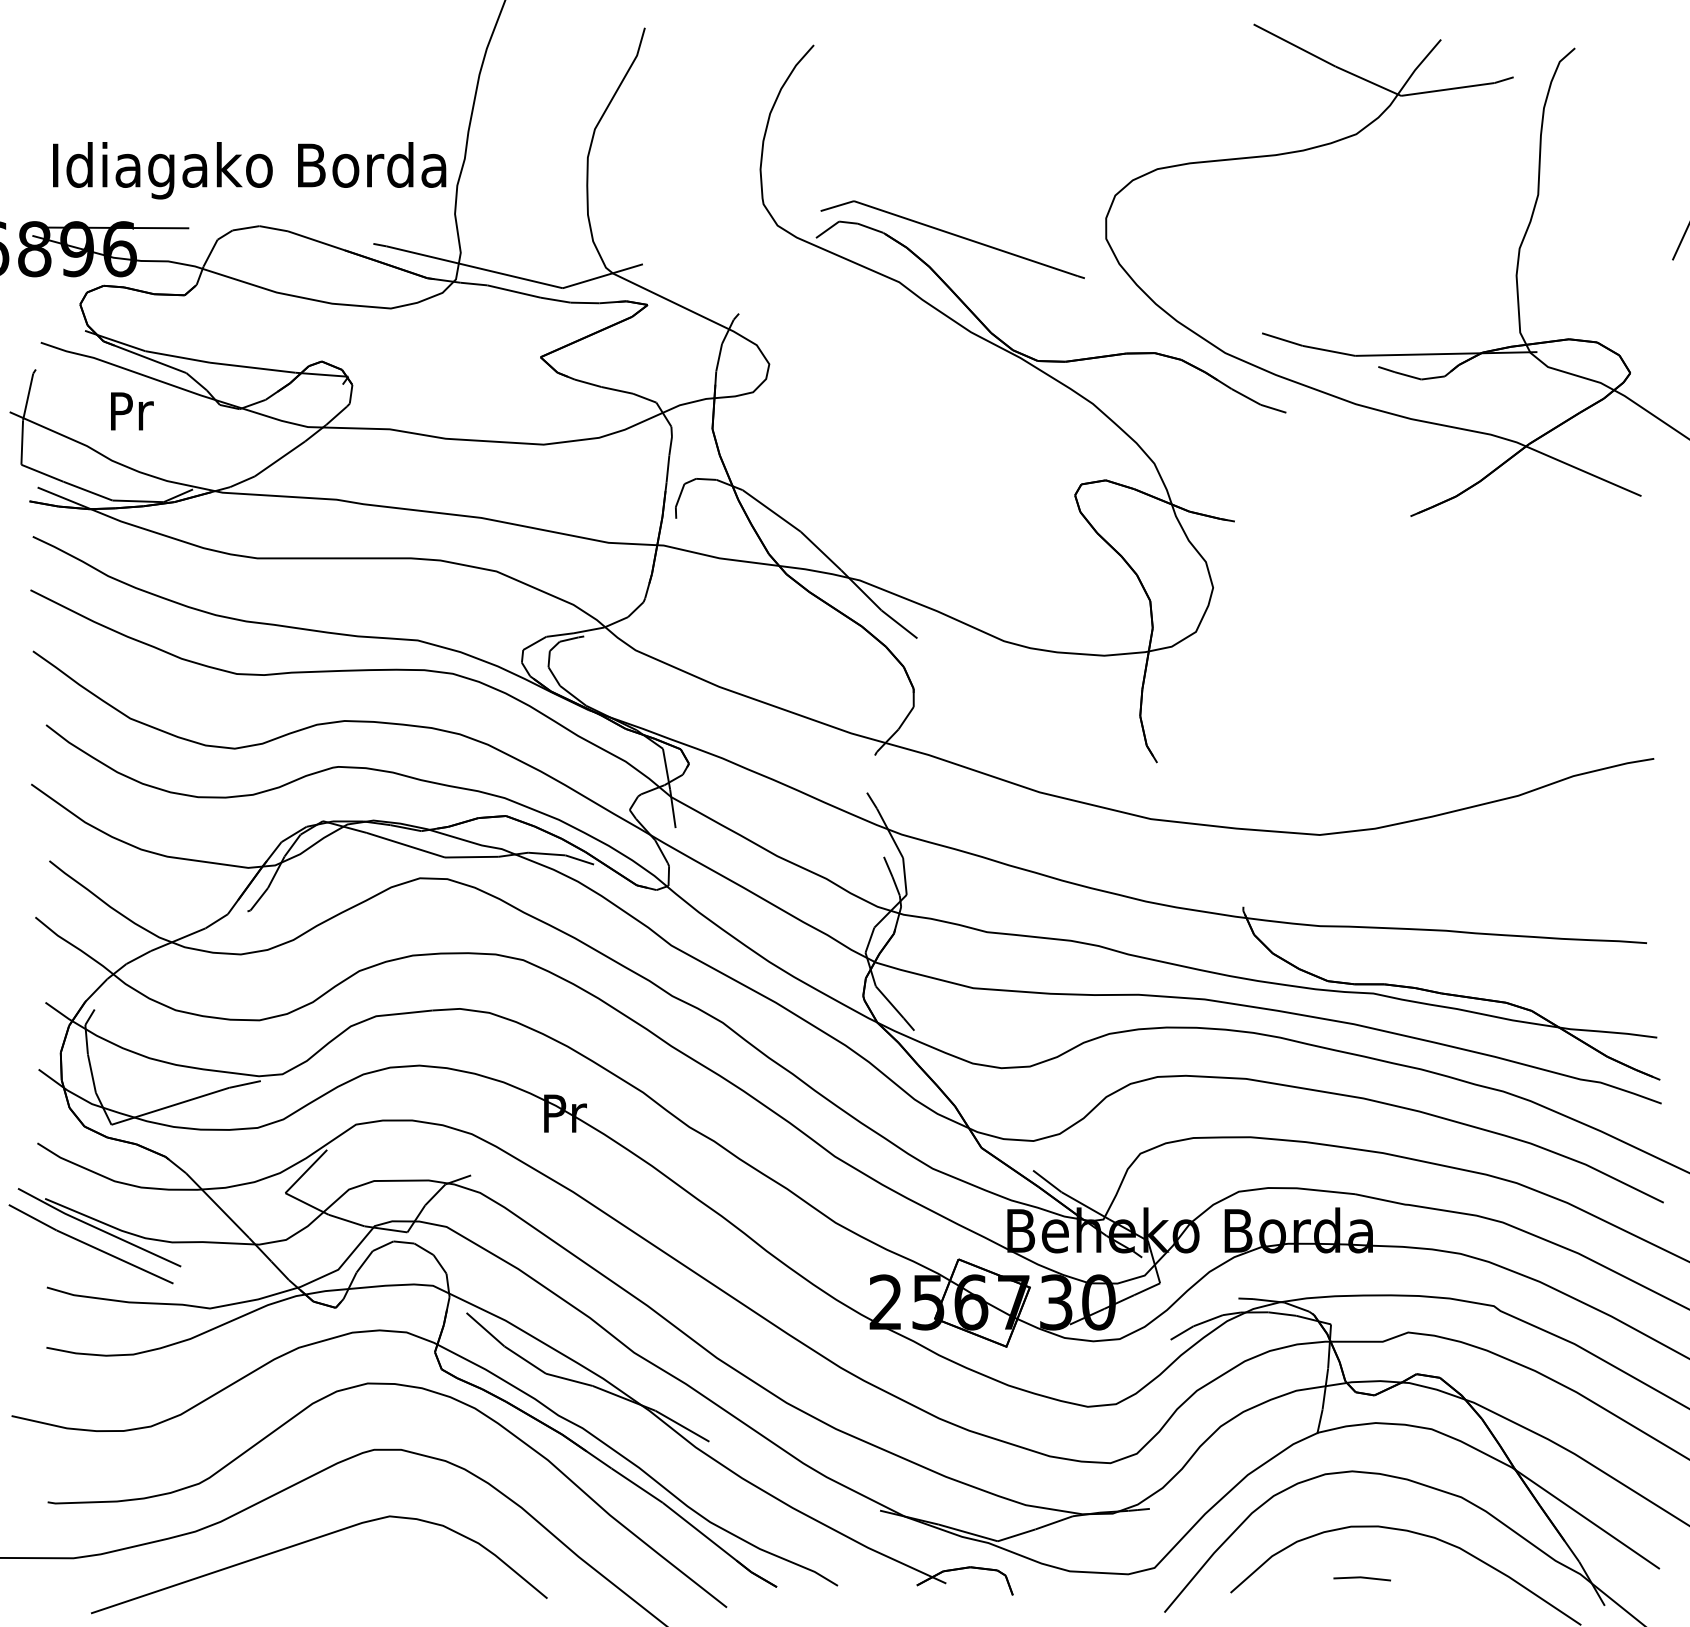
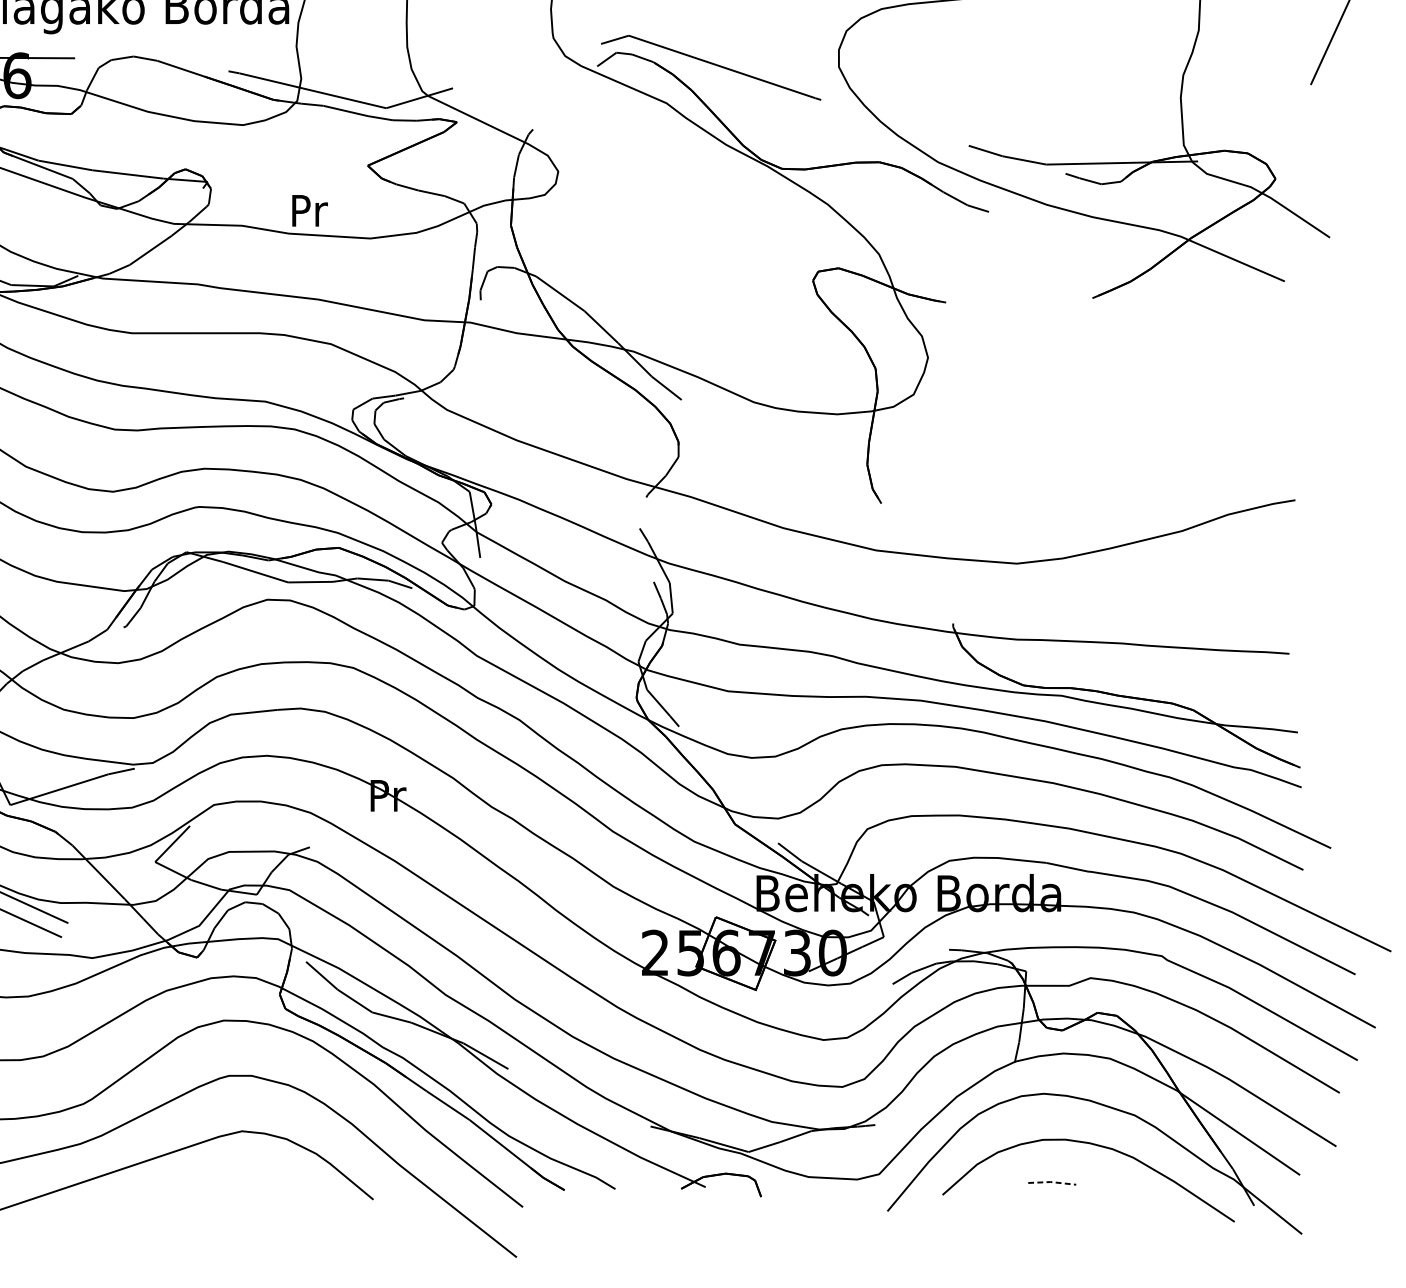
text: (132, 411) -> (310, 210), moved
line: (1361, 1577) -> (1051, 1182), solid -> dashed

